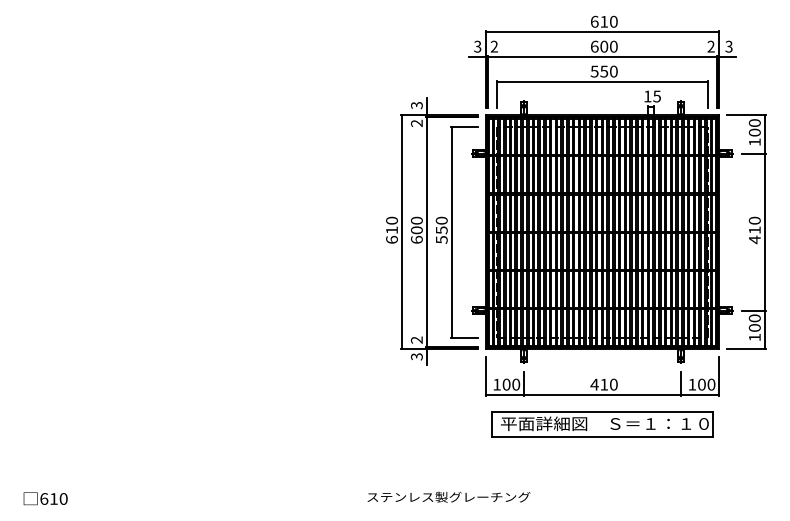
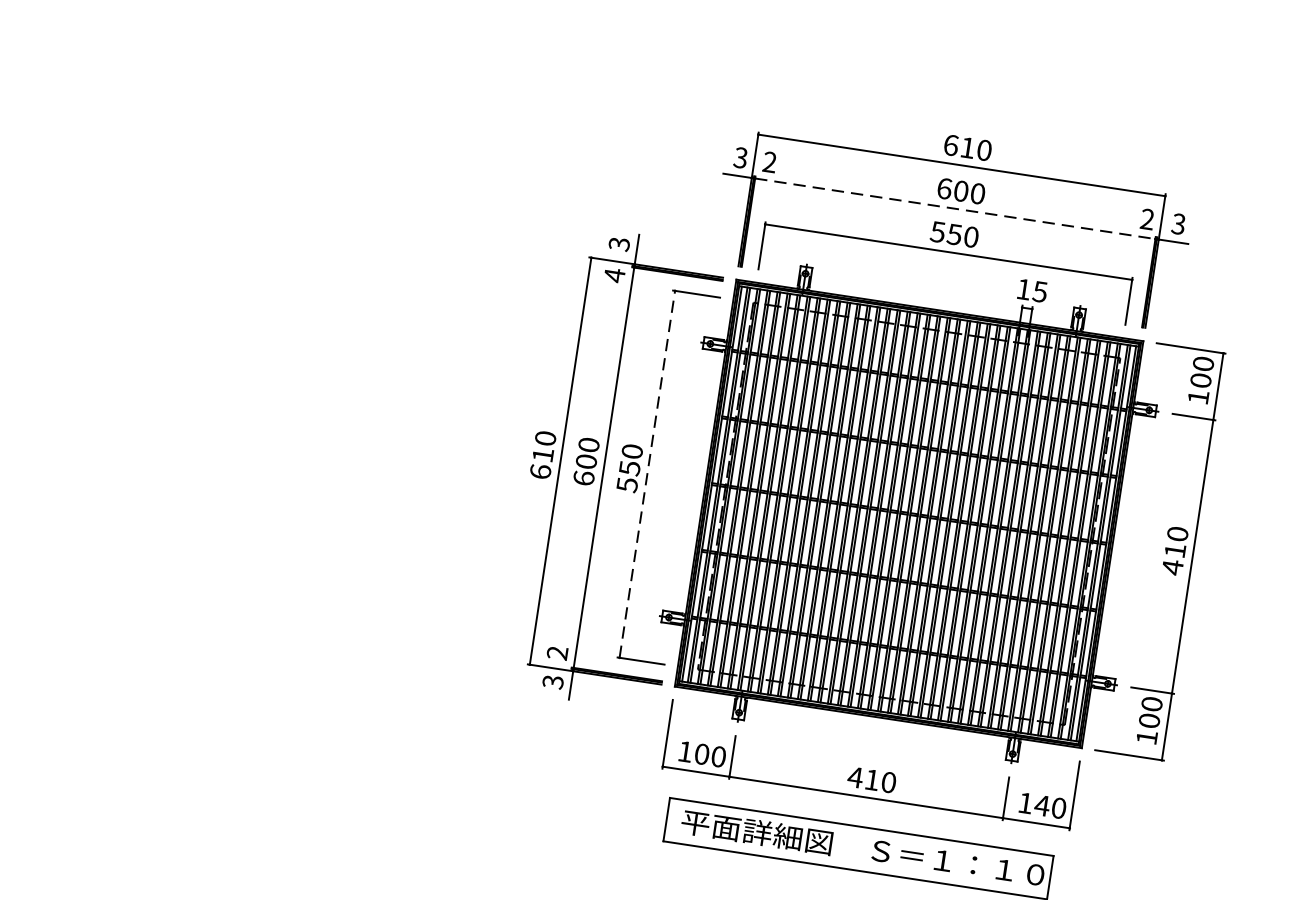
line: (602, 57) -> (955, 209), solid -> dashed
text: (416, 123) -> (613, 275), 2 -> 4
line: (452, 231) -> (648, 473), solid -> dashed
text: (701, 384) -> (1041, 805), 100 -> 140

